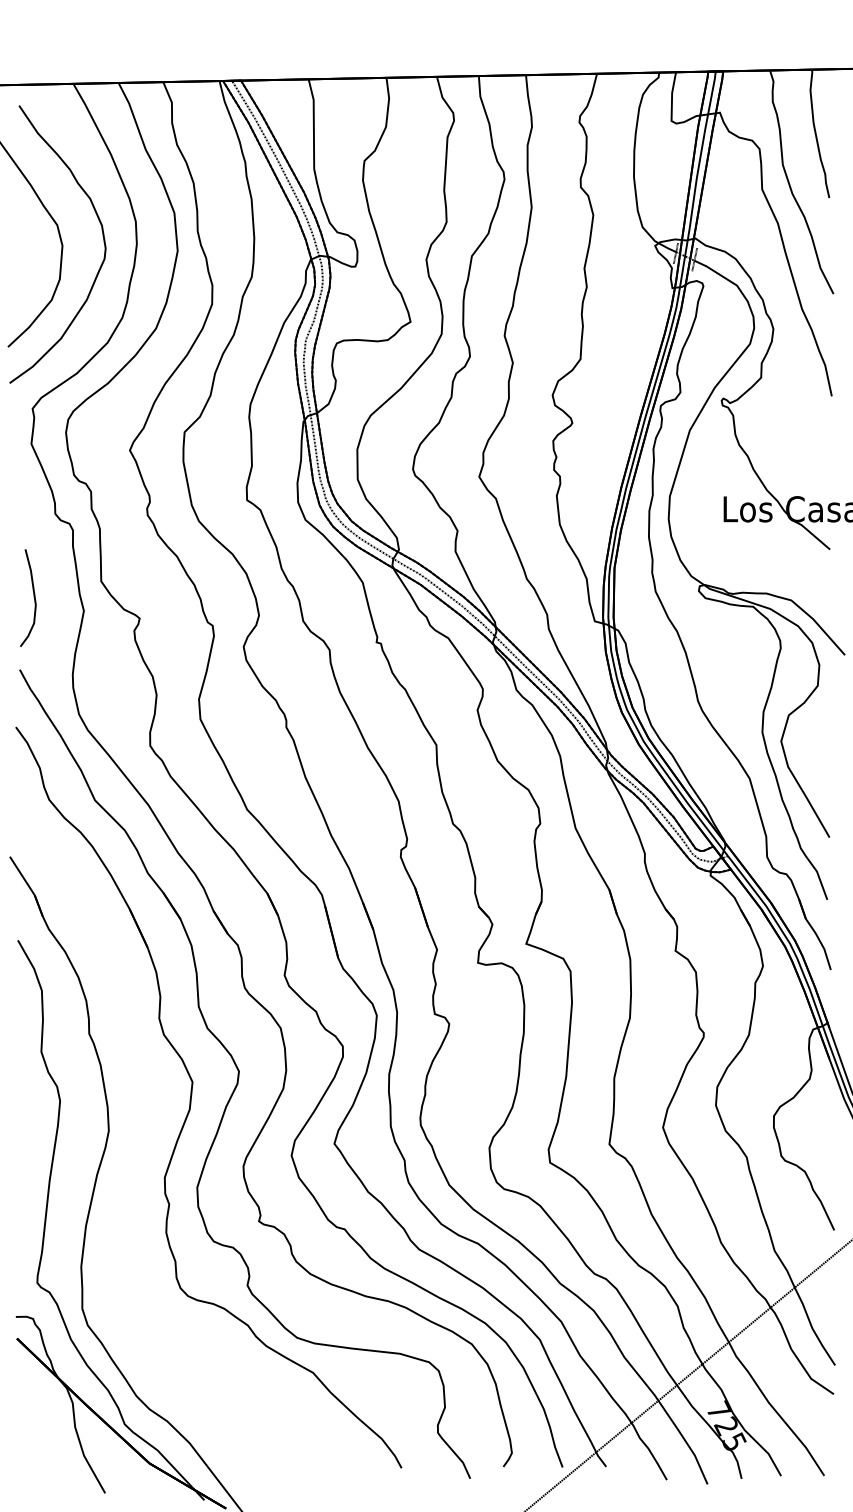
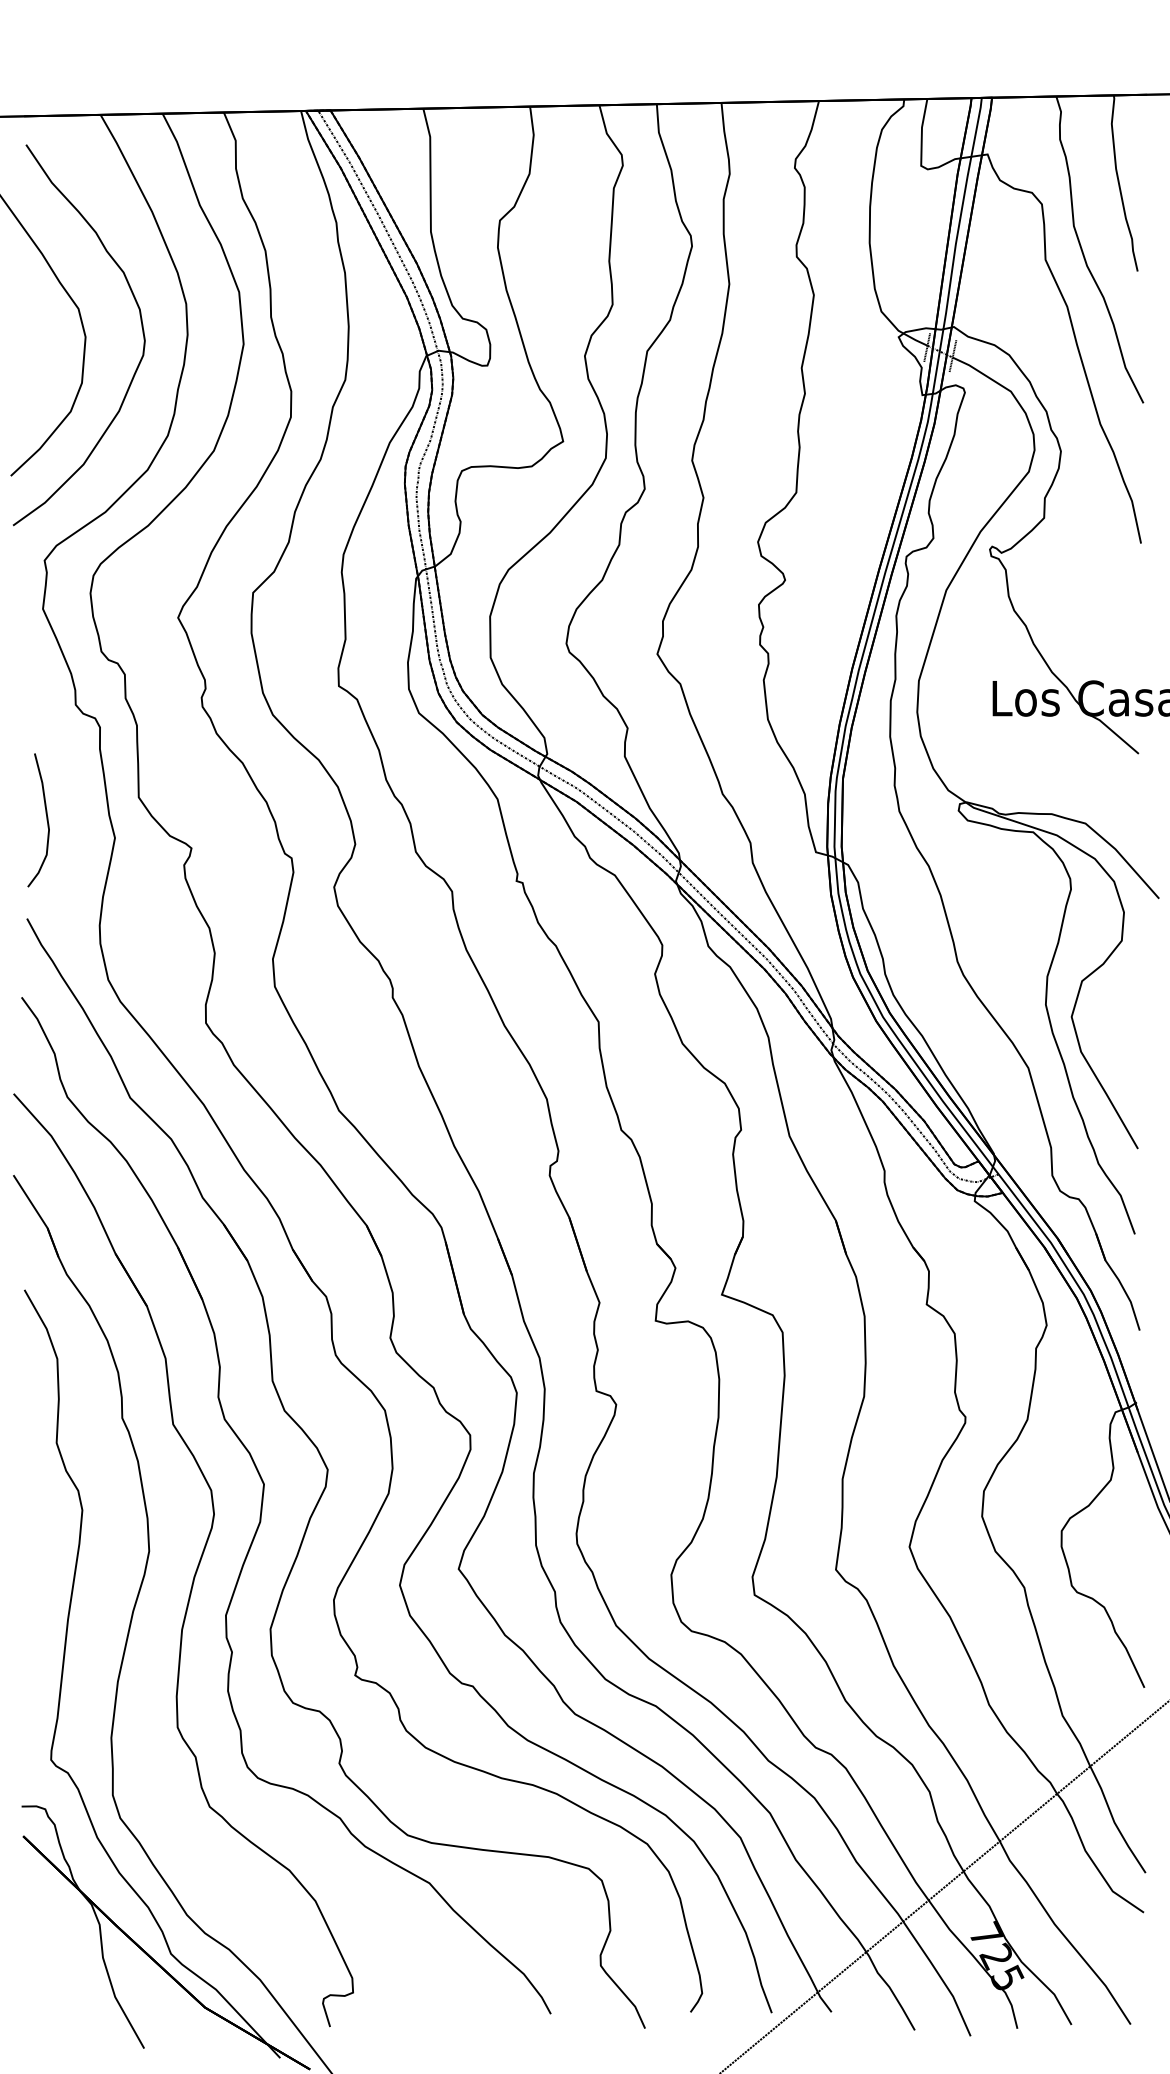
part: (143, 1142) -> (196, 1567), added

